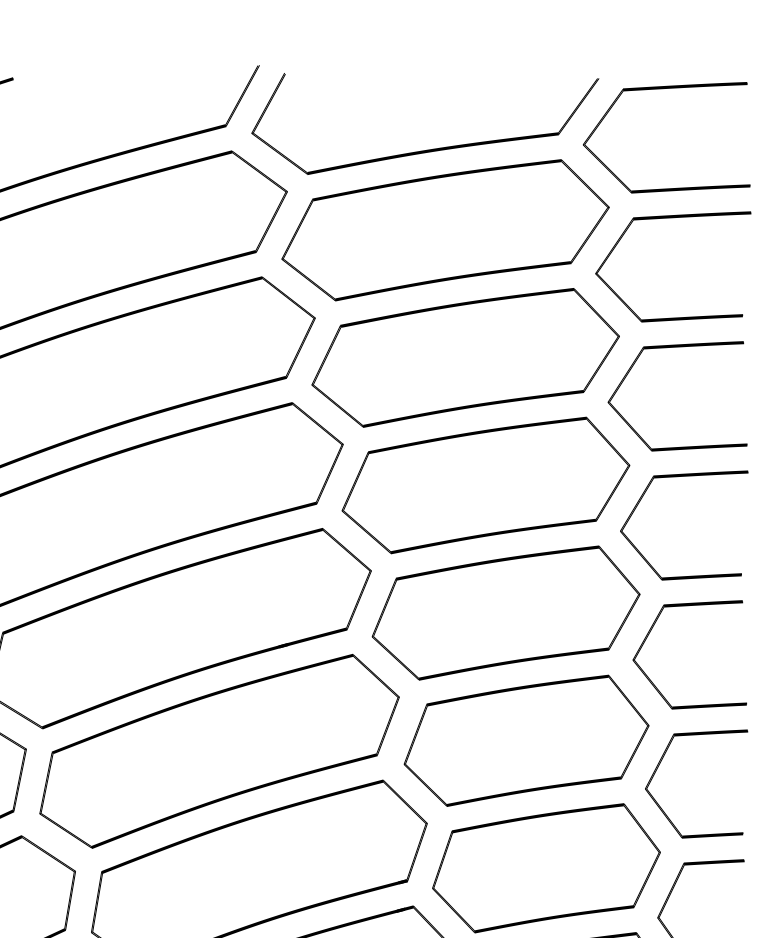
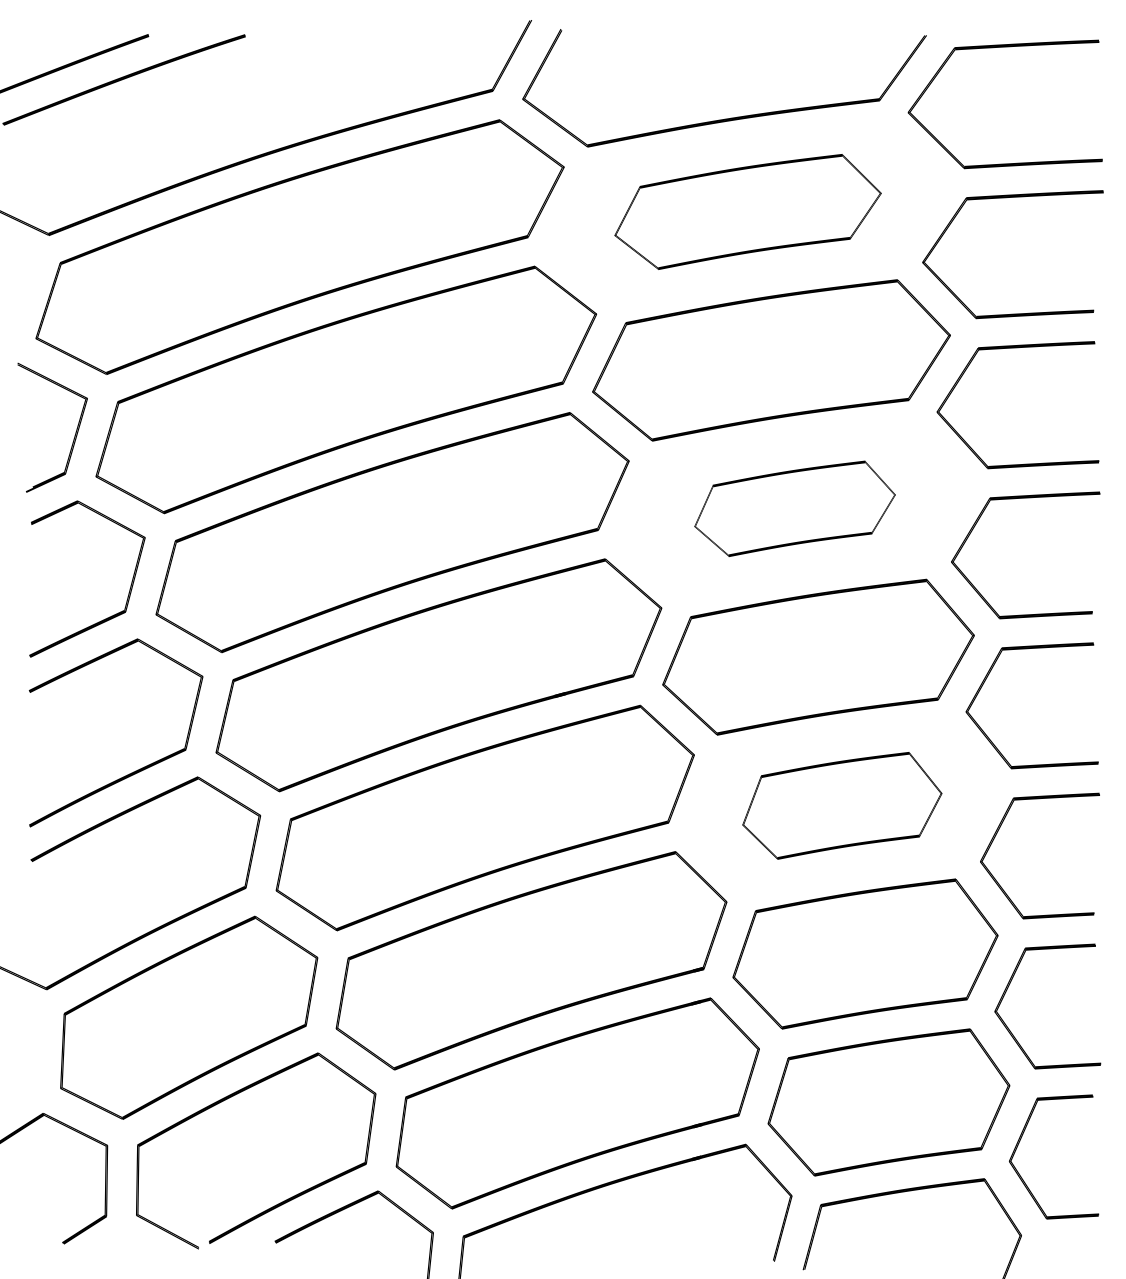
part: (445, 229) -> (747, 211), size x0.7
part: (485, 485) -> (794, 508), size x0.6
part: (526, 740) -> (842, 805), size x0.7

